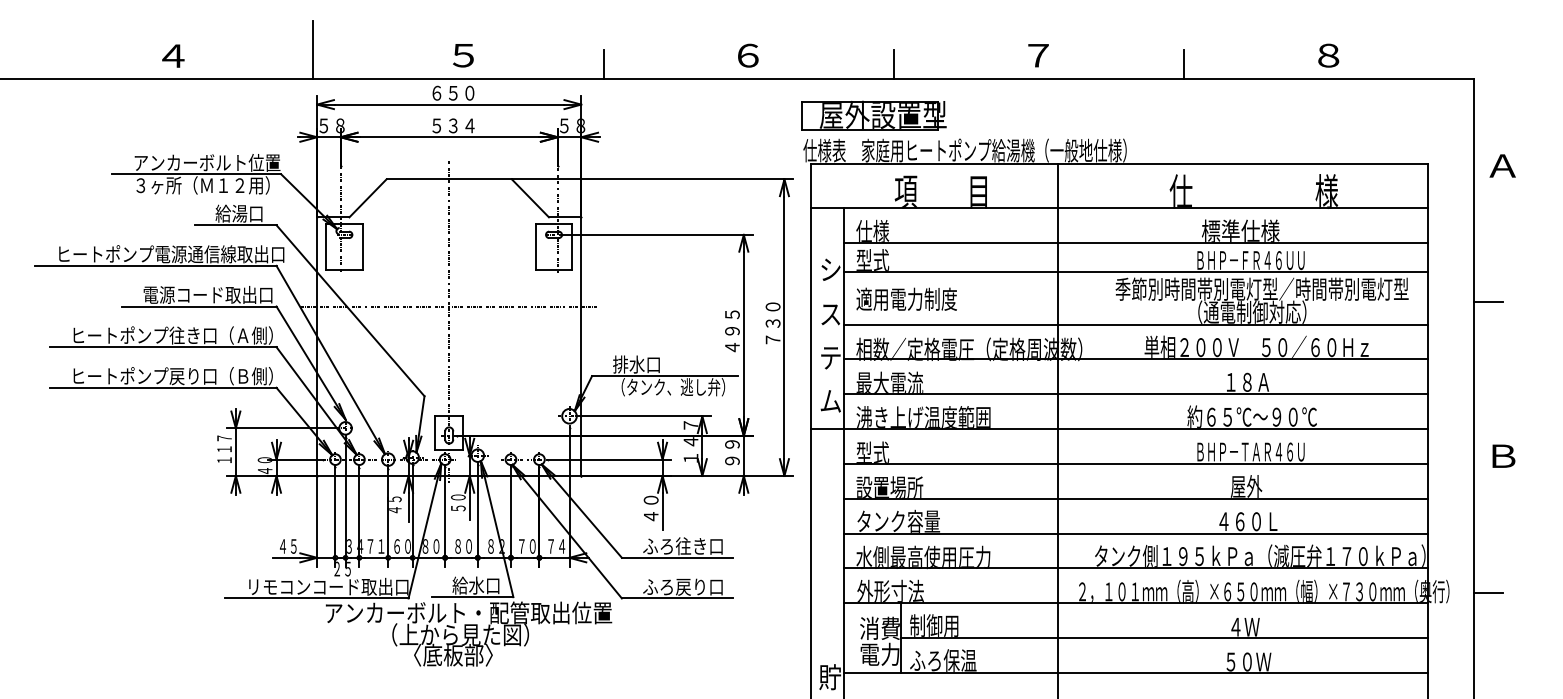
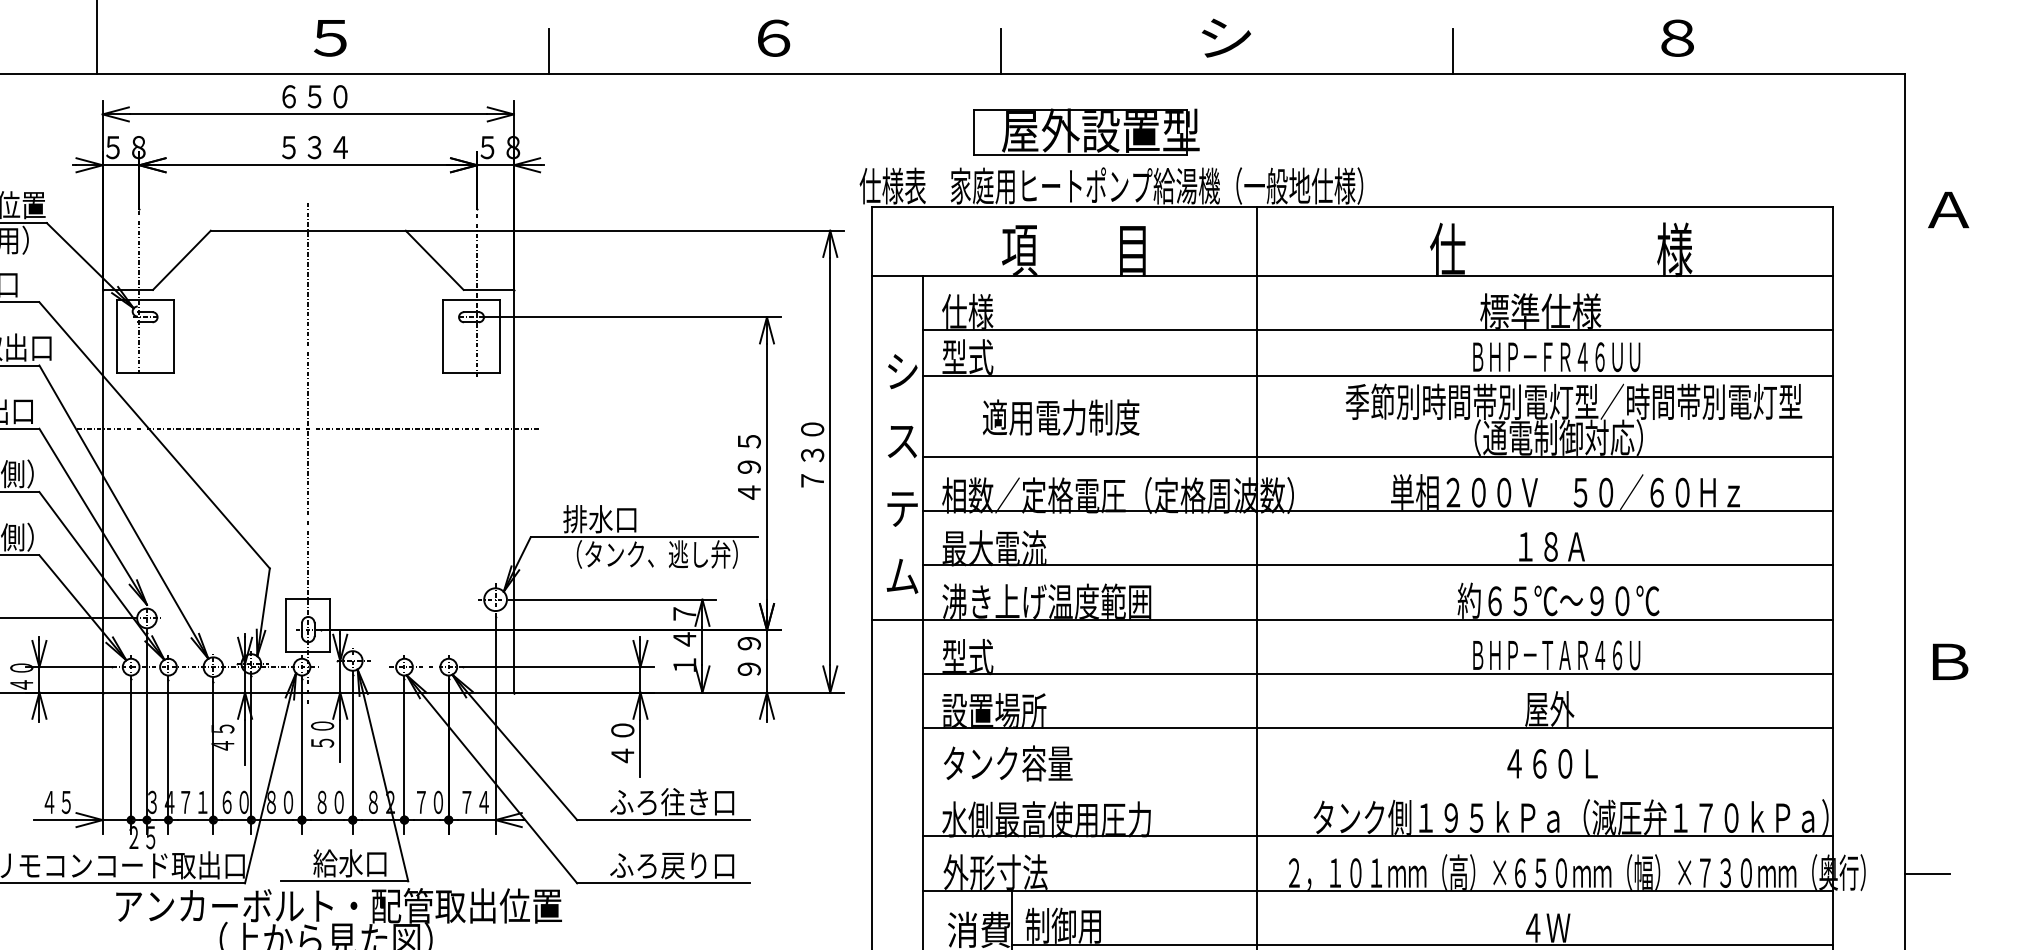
text: (1038, 55) -> (1225, 37), ７ -> シ
part: (873, 115) -> (1085, 131), moved
text: (906, 298) -> (1060, 416), moved
line: (1488, 302) -> (1926, 422), removed
line: (1135, 533) -> (1376, 782), removed

